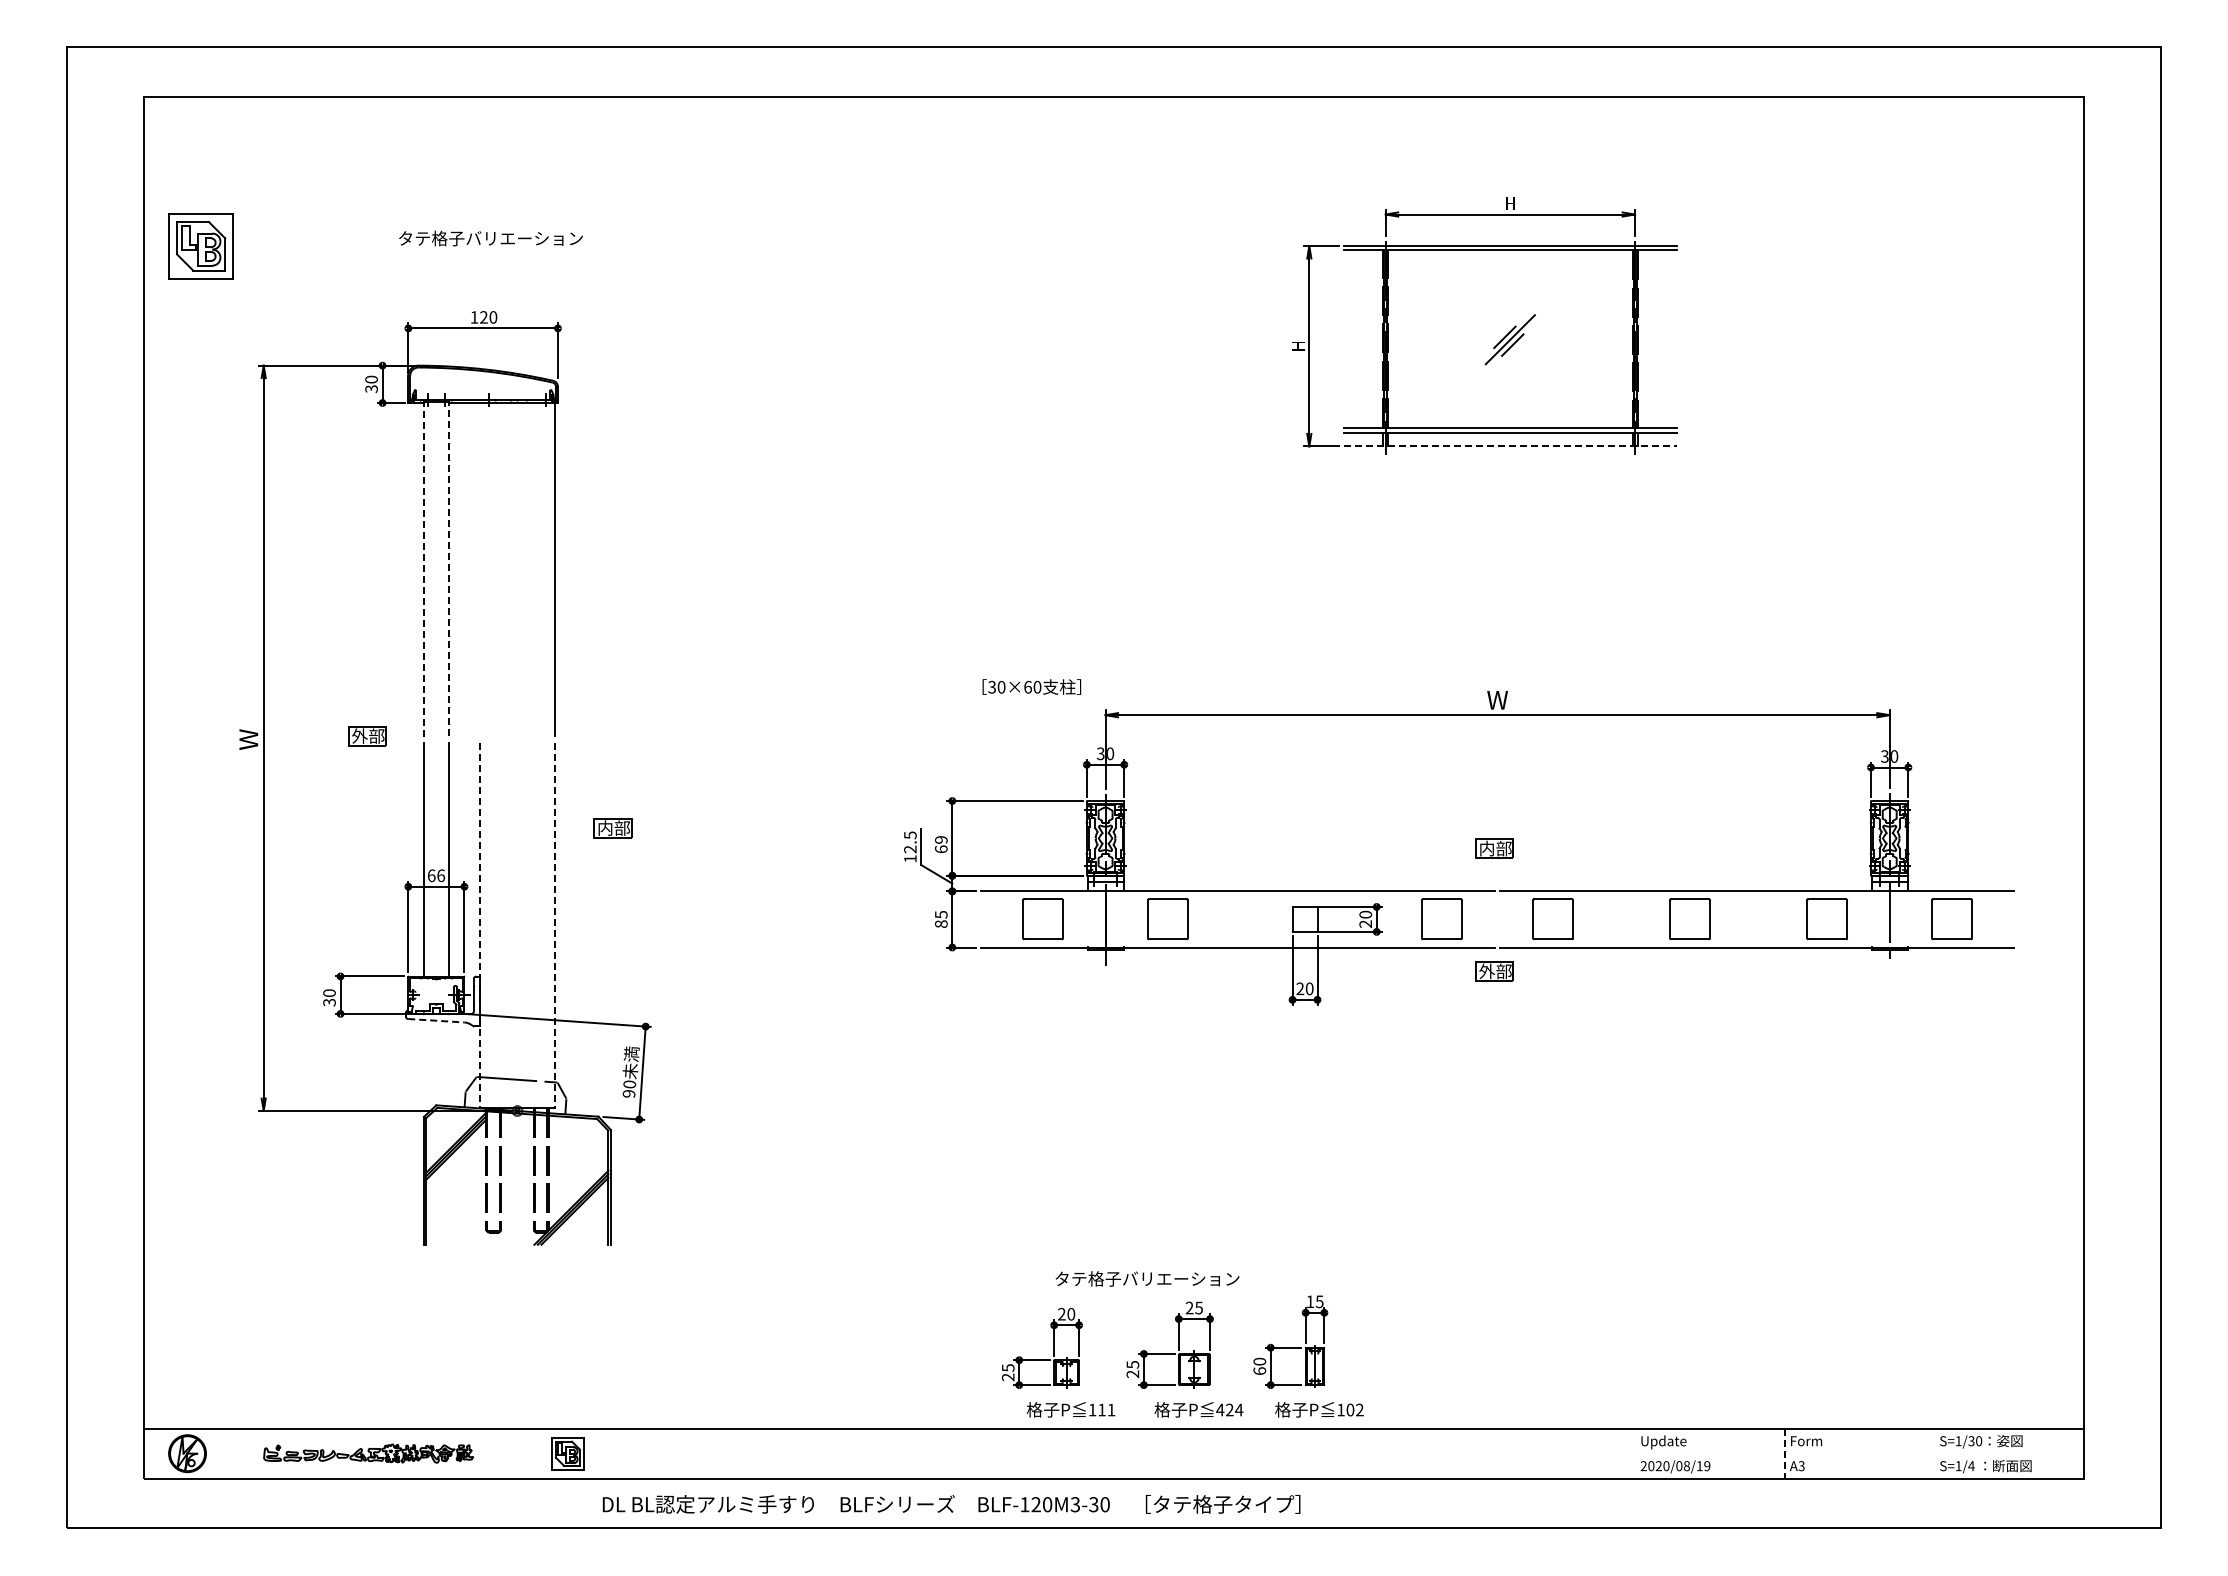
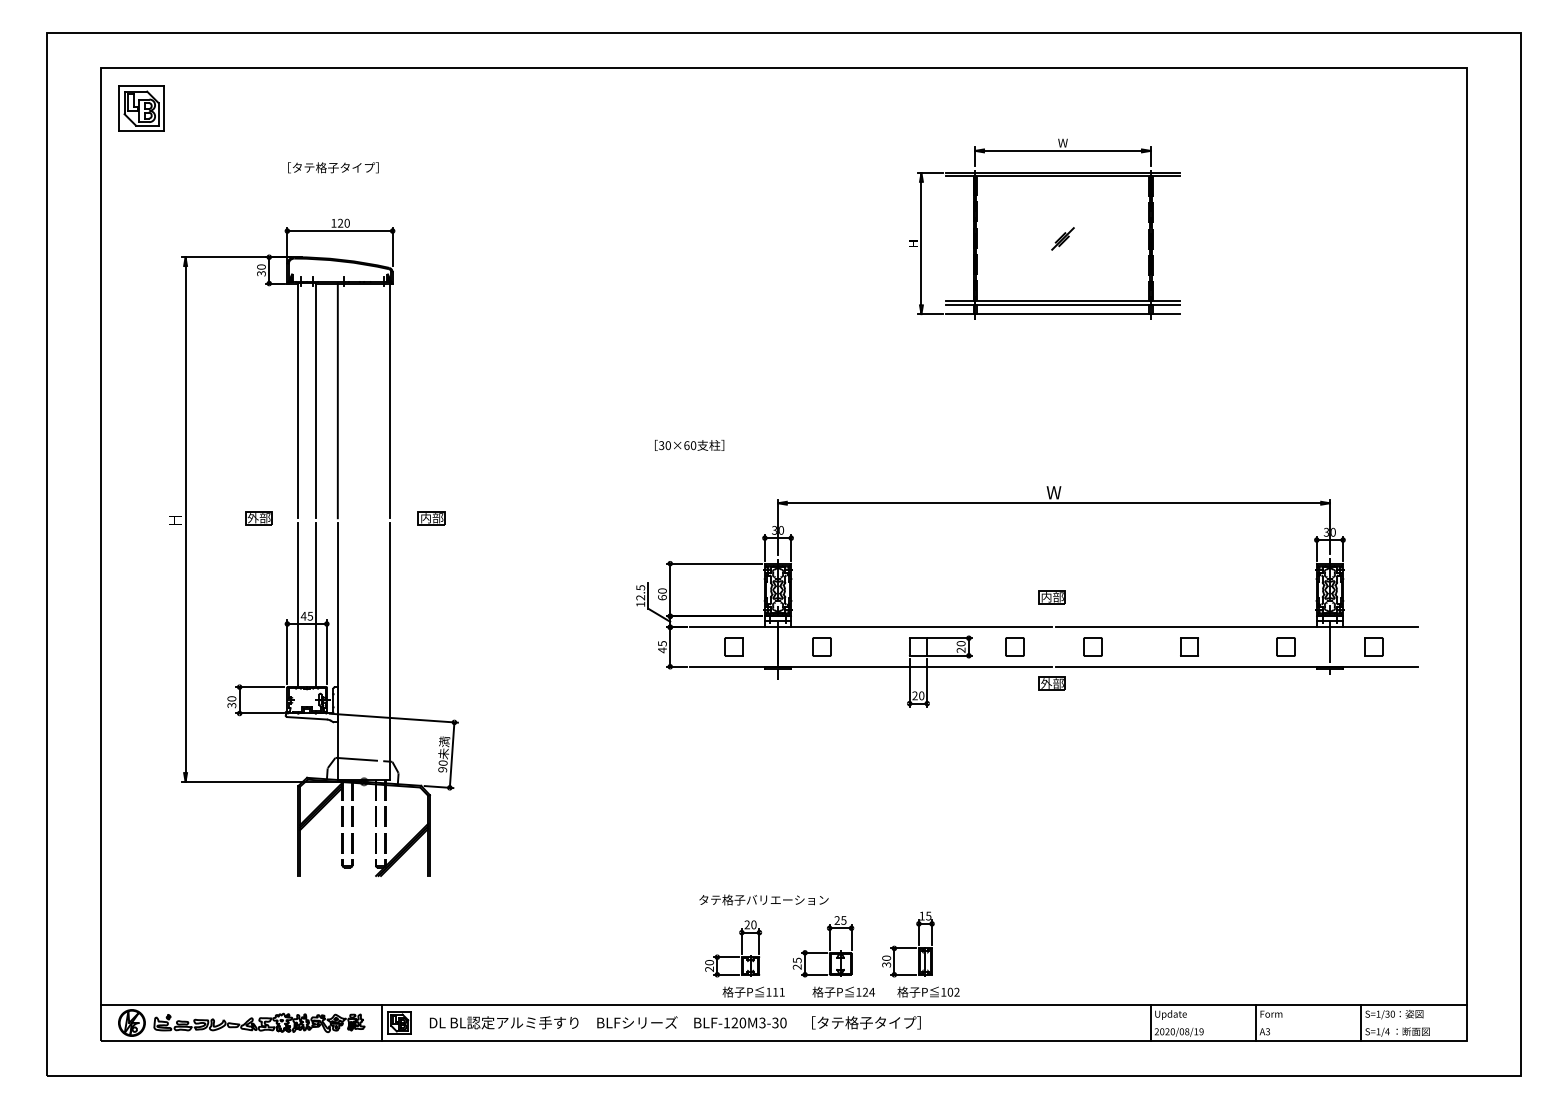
text: (1510, 203) -> (1063, 143), H -> W
text: (490, 238) -> (345, 167), タテ格子バリエーション -> ［タテ格子タイプ］
part: (200, 246) -> (141, 108), moved
part: (1510, 339) -> (1063, 238), size x0.62
line: (1510, 446) -> (1063, 314), dashed -> solid
line: (423, 568) -> (298, 400), dashed -> solid
line: (448, 568) -> (315, 400), dashed -> solid
line: (480, 569) -> (338, 400), added
text: (1031, 686) -> (689, 445), moved
text: (248, 739) -> (174, 520), W -> H
part: (612, 828) -> (431, 518), moved
text: (941, 839) -> (662, 590), 69 -> 60
text: (436, 875) -> (307, 616), 66 -> 45
part: (1043, 919) -> (734, 647), size x0.62
part: (1167, 919) -> (821, 647), size x0.62
part: (1442, 919) -> (1015, 647), size x0.62
part: (1552, 919) -> (1092, 647), size x0.62
part: (1690, 919) -> (1189, 647), size x0.62
part: (1827, 919) -> (1286, 647), size x0.62
part: (1951, 919) -> (1373, 647), size x0.62
text: (941, 924) -> (662, 650), 85 -> 45
line: (480, 925) -> (338, 651), dashed -> solid
line: (554, 925) -> (390, 651), dashed -> solid
line: (436, 1020) -> (307, 718), dashed -> solid
text: (1147, 1278) -> (763, 899), moved
text: (1007, 1367) -> (709, 962), 25 -> 20
text: (1259, 1371) -> (886, 965), 60 -> 30
text: (1220, 1409) -> (858, 991), 424 -> 124
part: (368, 1453) -> (259, 1022), size x1.43
line: (543, 1453) -> (382, 1022), added
line: (1635, 1453) -> (1151, 1022), added
line: (1784, 1453) -> (1255, 1022), dashed -> solid
line: (1934, 1453) -> (1361, 1022), added
text: (951, 1504) -> (675, 1022), moved

